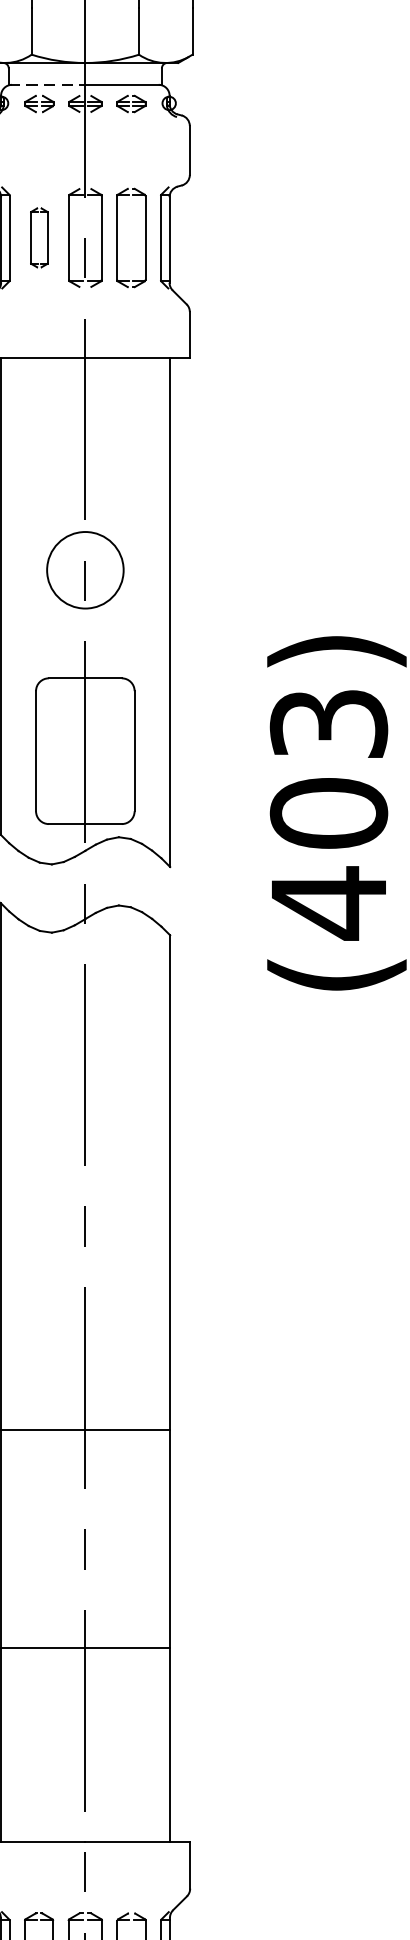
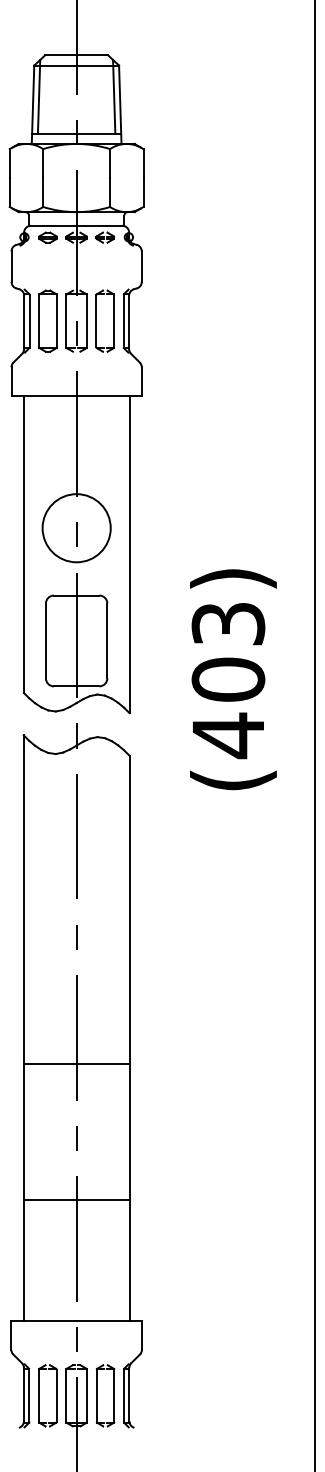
line: (46, 84) -> (52, 225), dashed -> solid
part: (38, 236) -> (47, 320), size x1.67
circle: (85, 570) -> (76, 528), size x1.43

